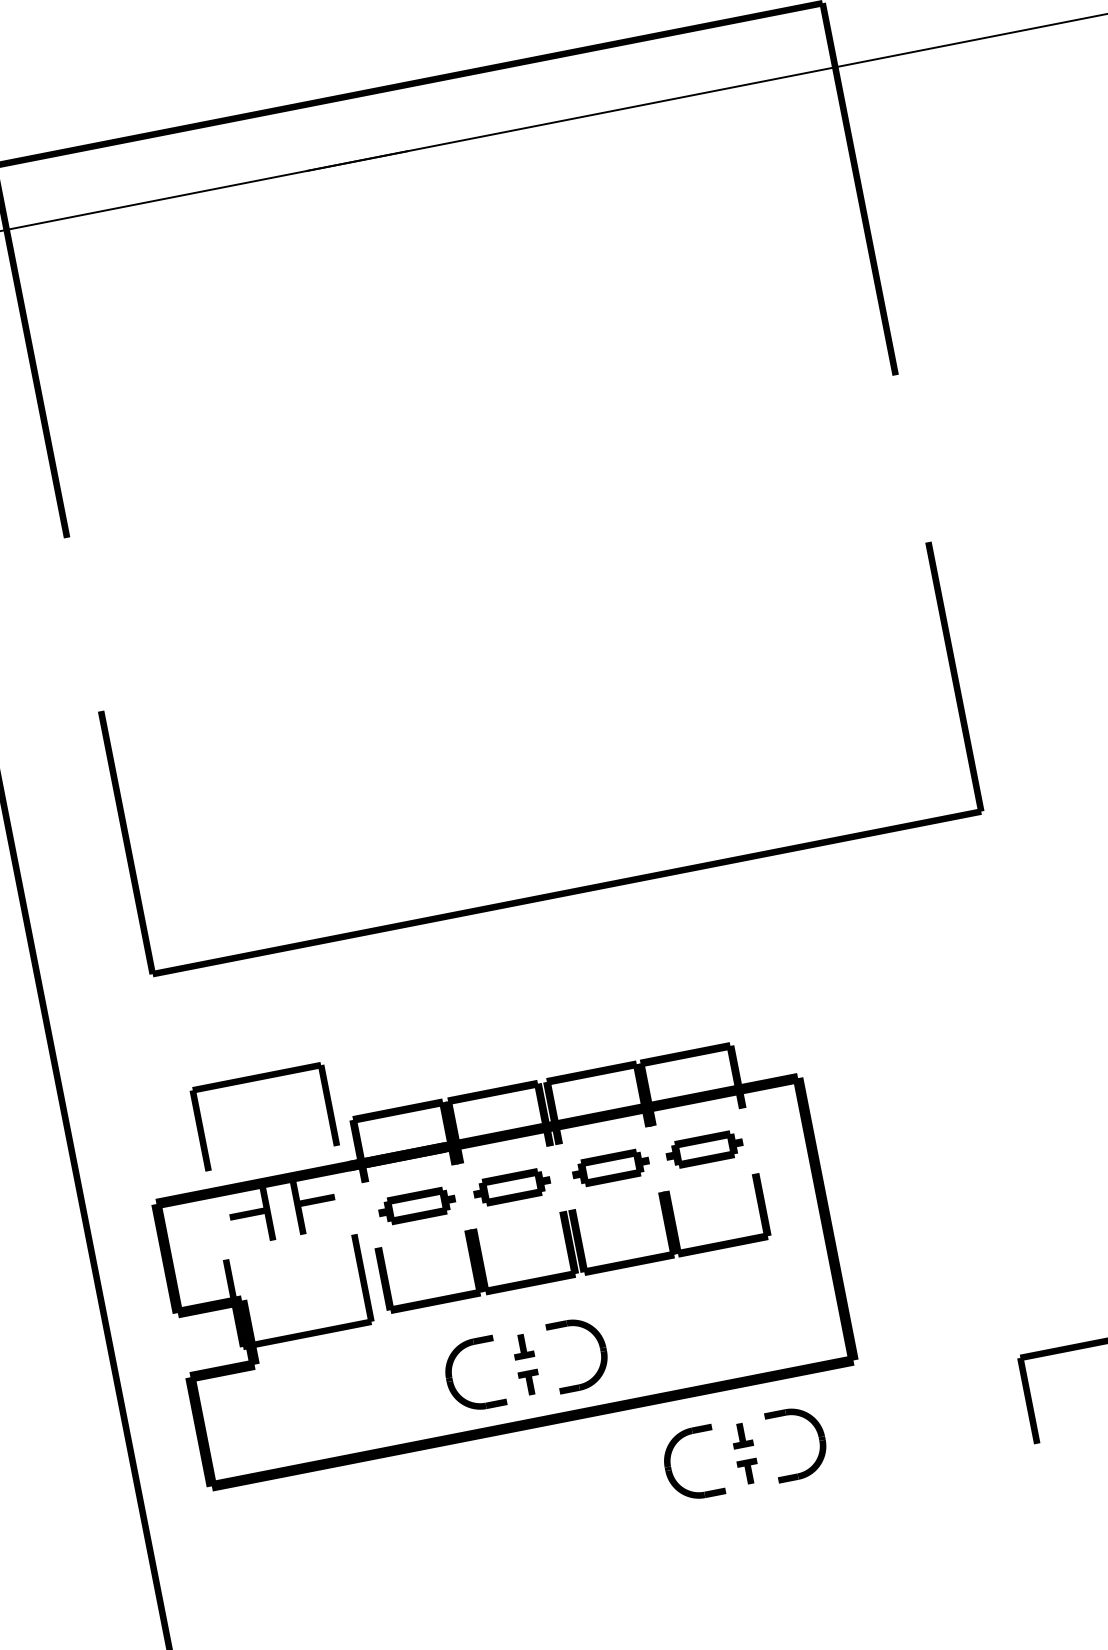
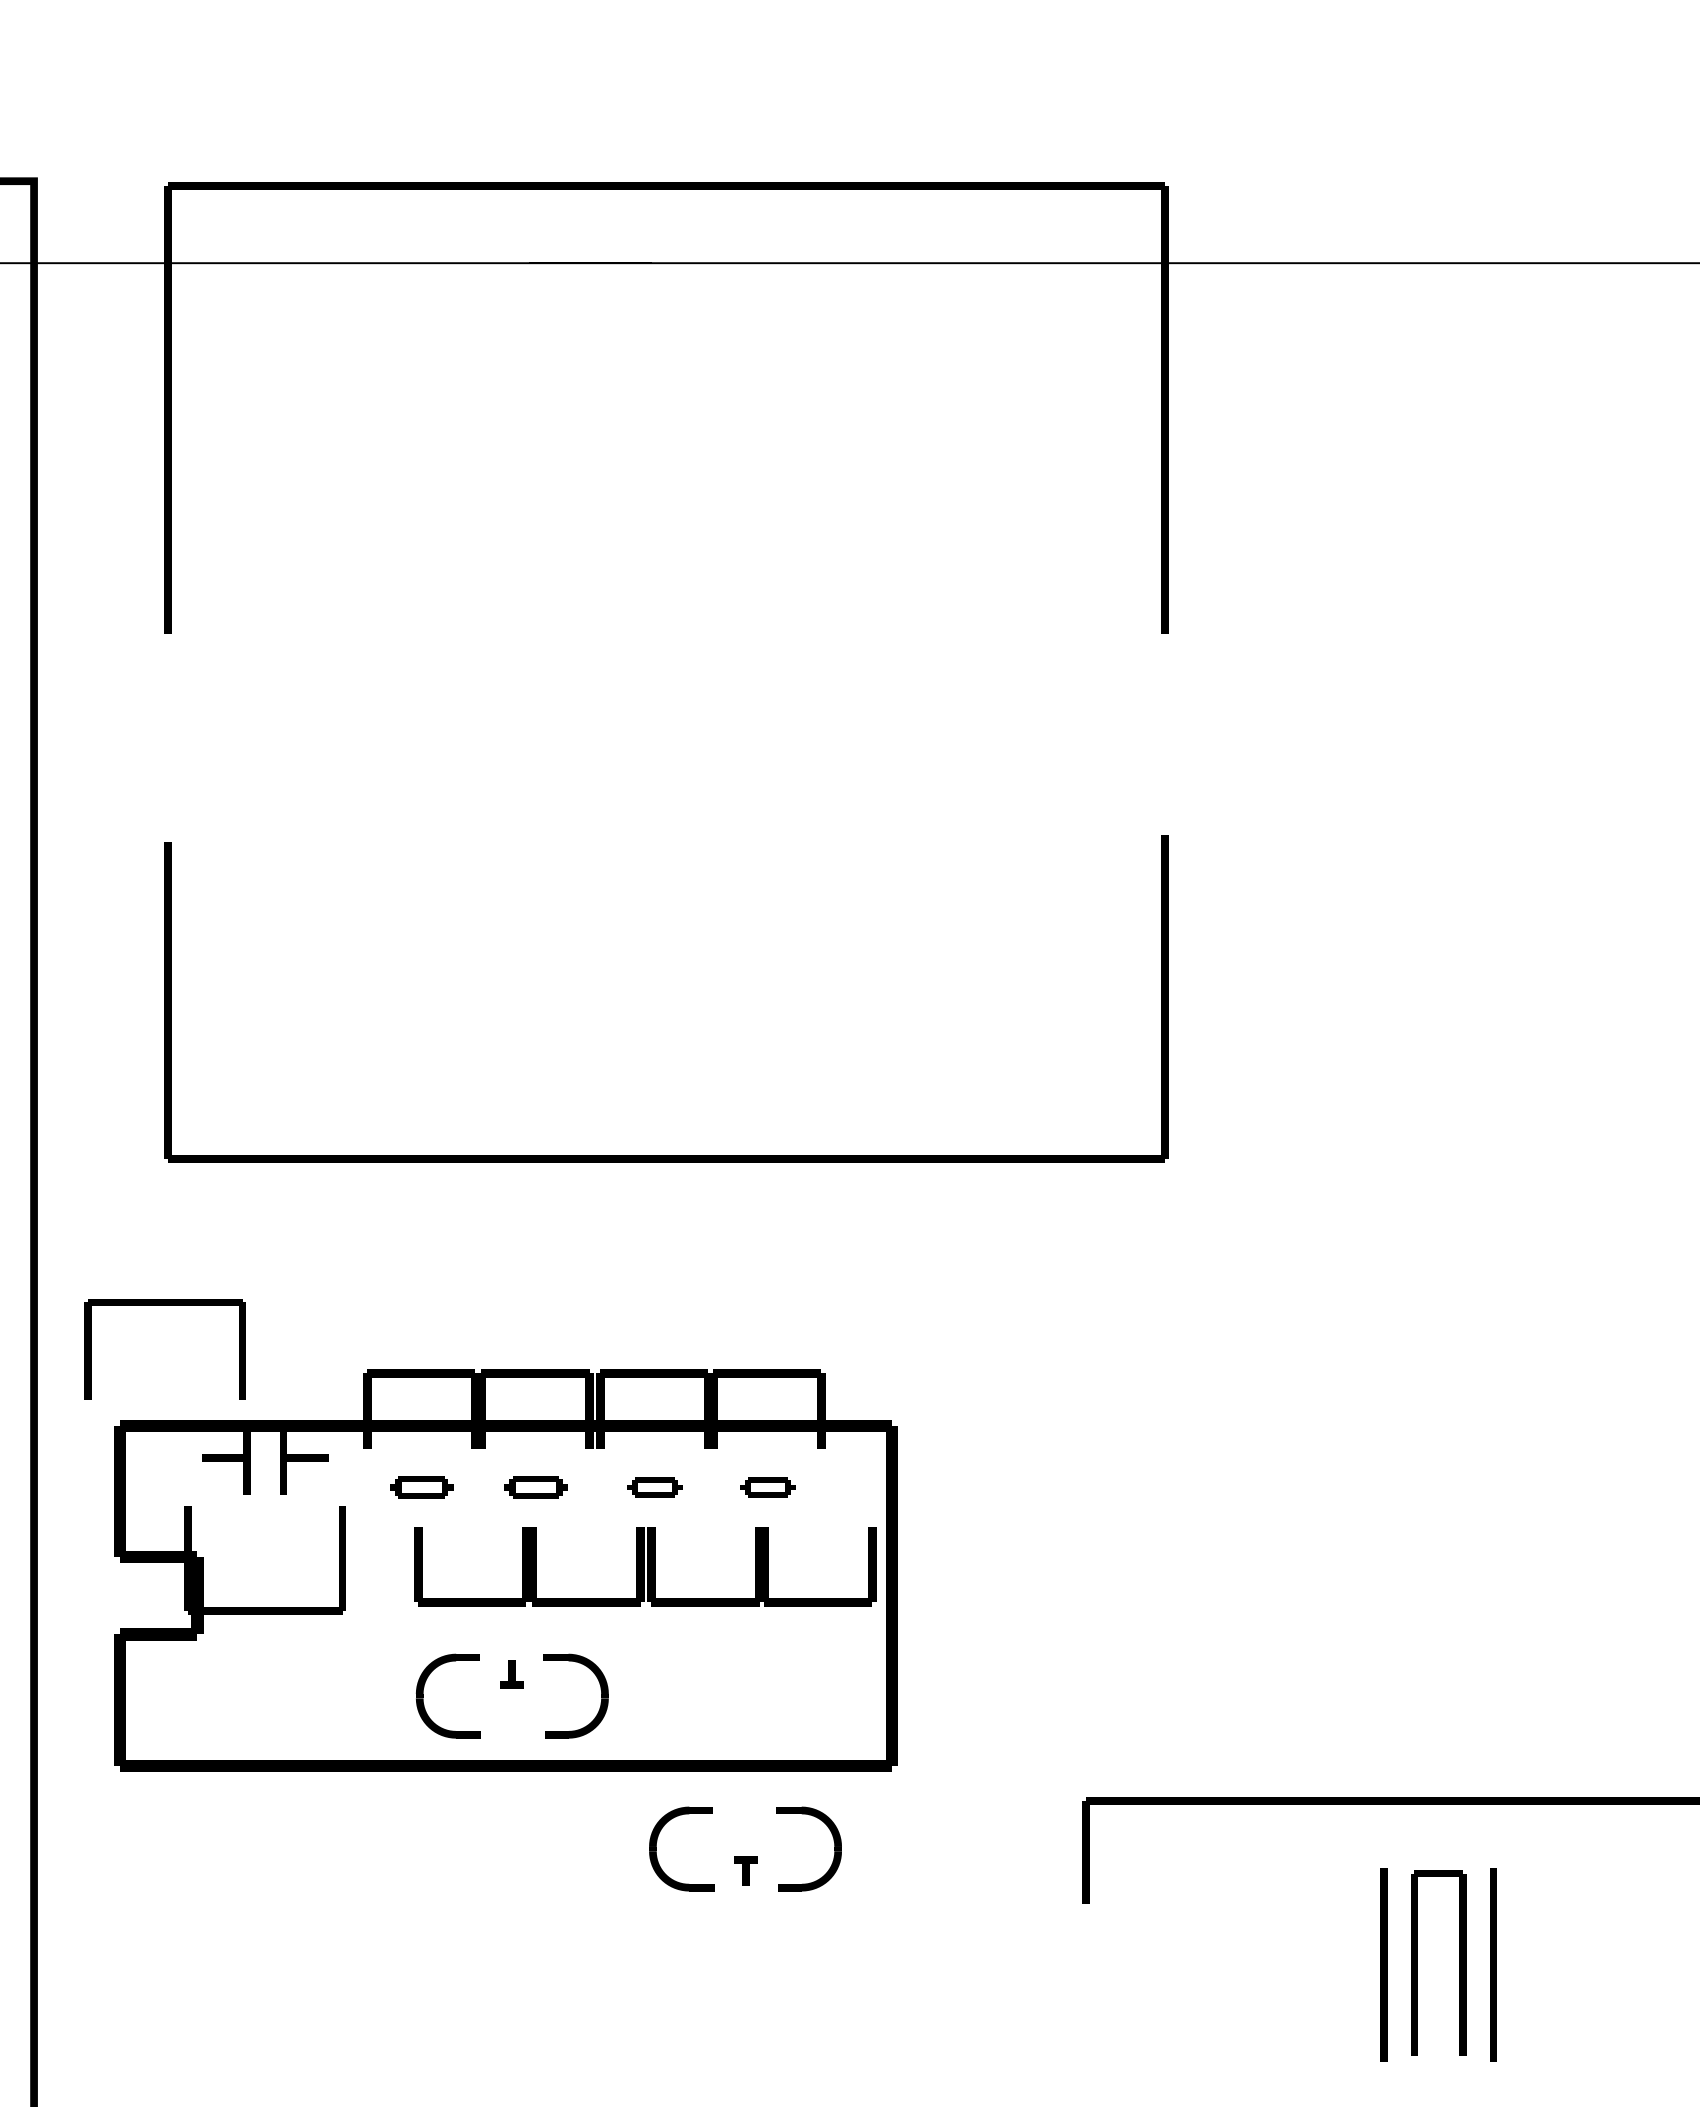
part: (256, 1080) -> (164, 1305), moved
part: (704, 1149) -> (767, 1487), size x0.6
part: (610, 1168) -> (654, 1487), size x0.6
part: (511, 1187) -> (535, 1487), size x0.7
part: (416, 1206) -> (421, 1487), size x0.7
part: (573, 1243) -> (645, 1566), moved
part: (529, 1382) -> (511, 1717), removed
part: (741, 1435) -> (745, 1827), removed

